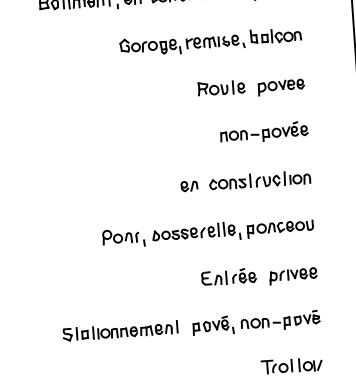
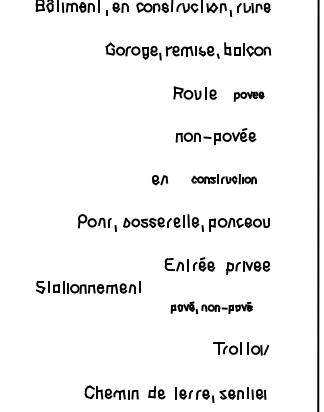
part: (280, 87) -> (248, 96), size x0.7
part: (263, 132) -> (215, 136), moved
part: (259, 179) -> (223, 178), size x0.7
part: (255, 322) -> (211, 307), size x0.7
part: (120, 331) -> (88, 287), moved

